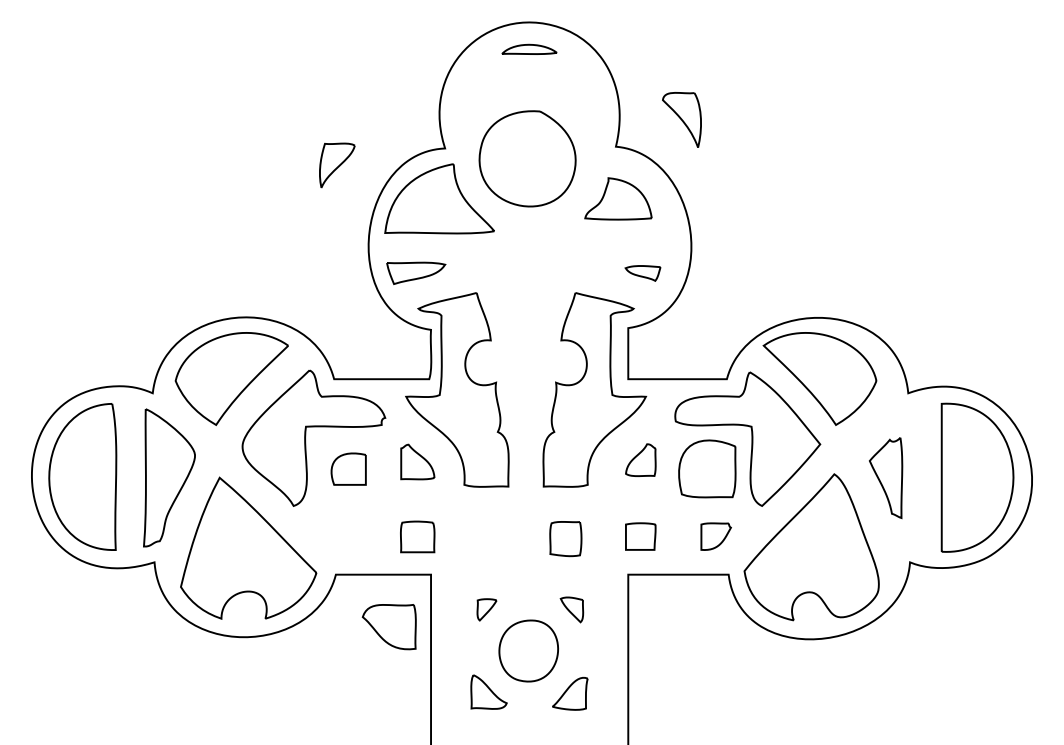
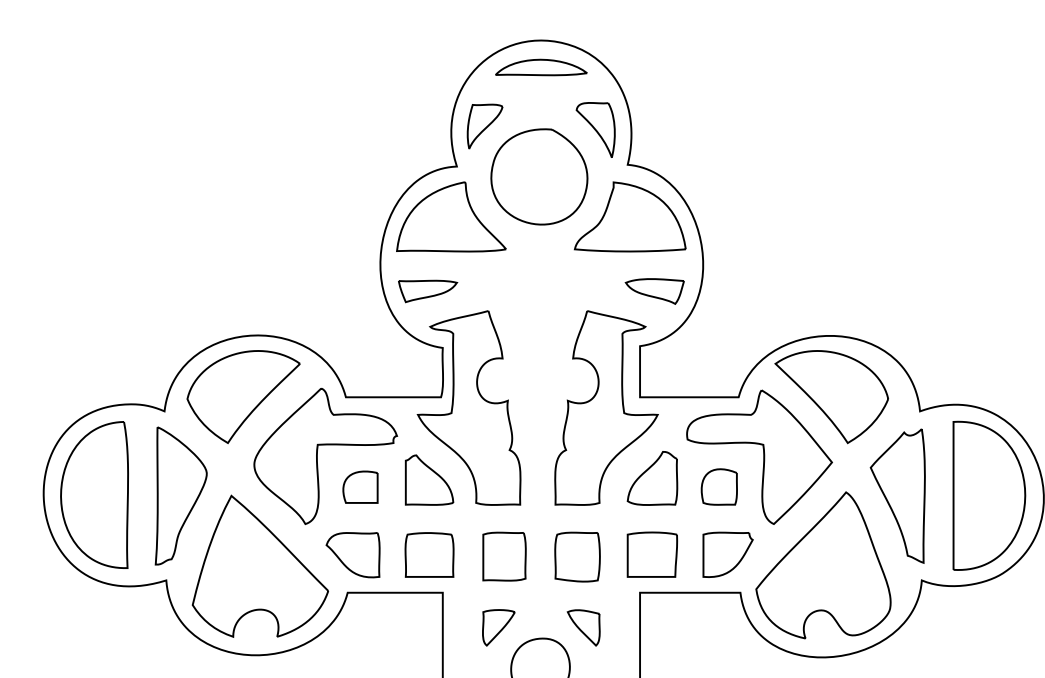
part: (529, 49) -> (541, 67), size x1.67
part: (681, 119) -> (595, 129), moved
part: (337, 165) -> (485, 126), moved
part: (618, 198) -> (630, 216), size x1.67
part: (642, 273) -> (654, 291), size x1.67
part: (640, 459) -> (652, 477), size x1.67
part: (417, 461) -> (429, 479), size x1.43
part: (707, 468) -> (719, 486), size x0.62
part: (885, 477) -> (897, 495), size x1.67
part: (417, 536) -> (429, 554), size x1.43
part: (640, 536) -> (652, 554), size x1.67
part: (715, 536) -> (727, 554), size x1.67
part: (492, 538) -> (504, 556), added
part: (565, 538) -> (577, 556), size x1.43
part: (486, 609) -> (498, 627), size x1.67
part: (571, 609) -> (583, 627), size x1.43
part: (388, 627) -> (352, 555), moved

